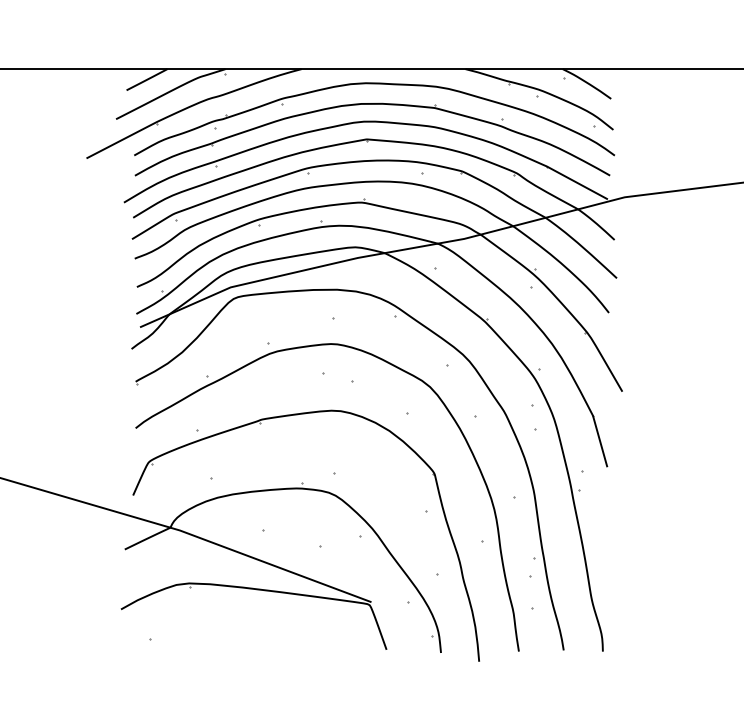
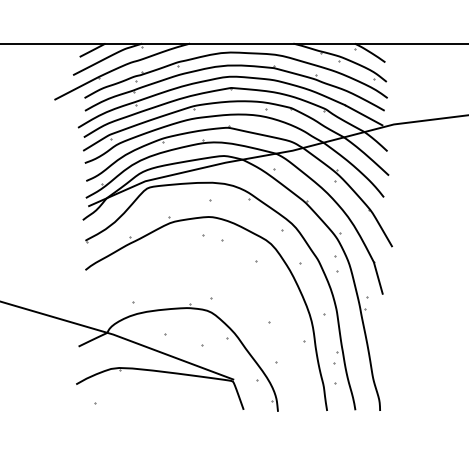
part: (261, 425) -> (164, 268), removed

